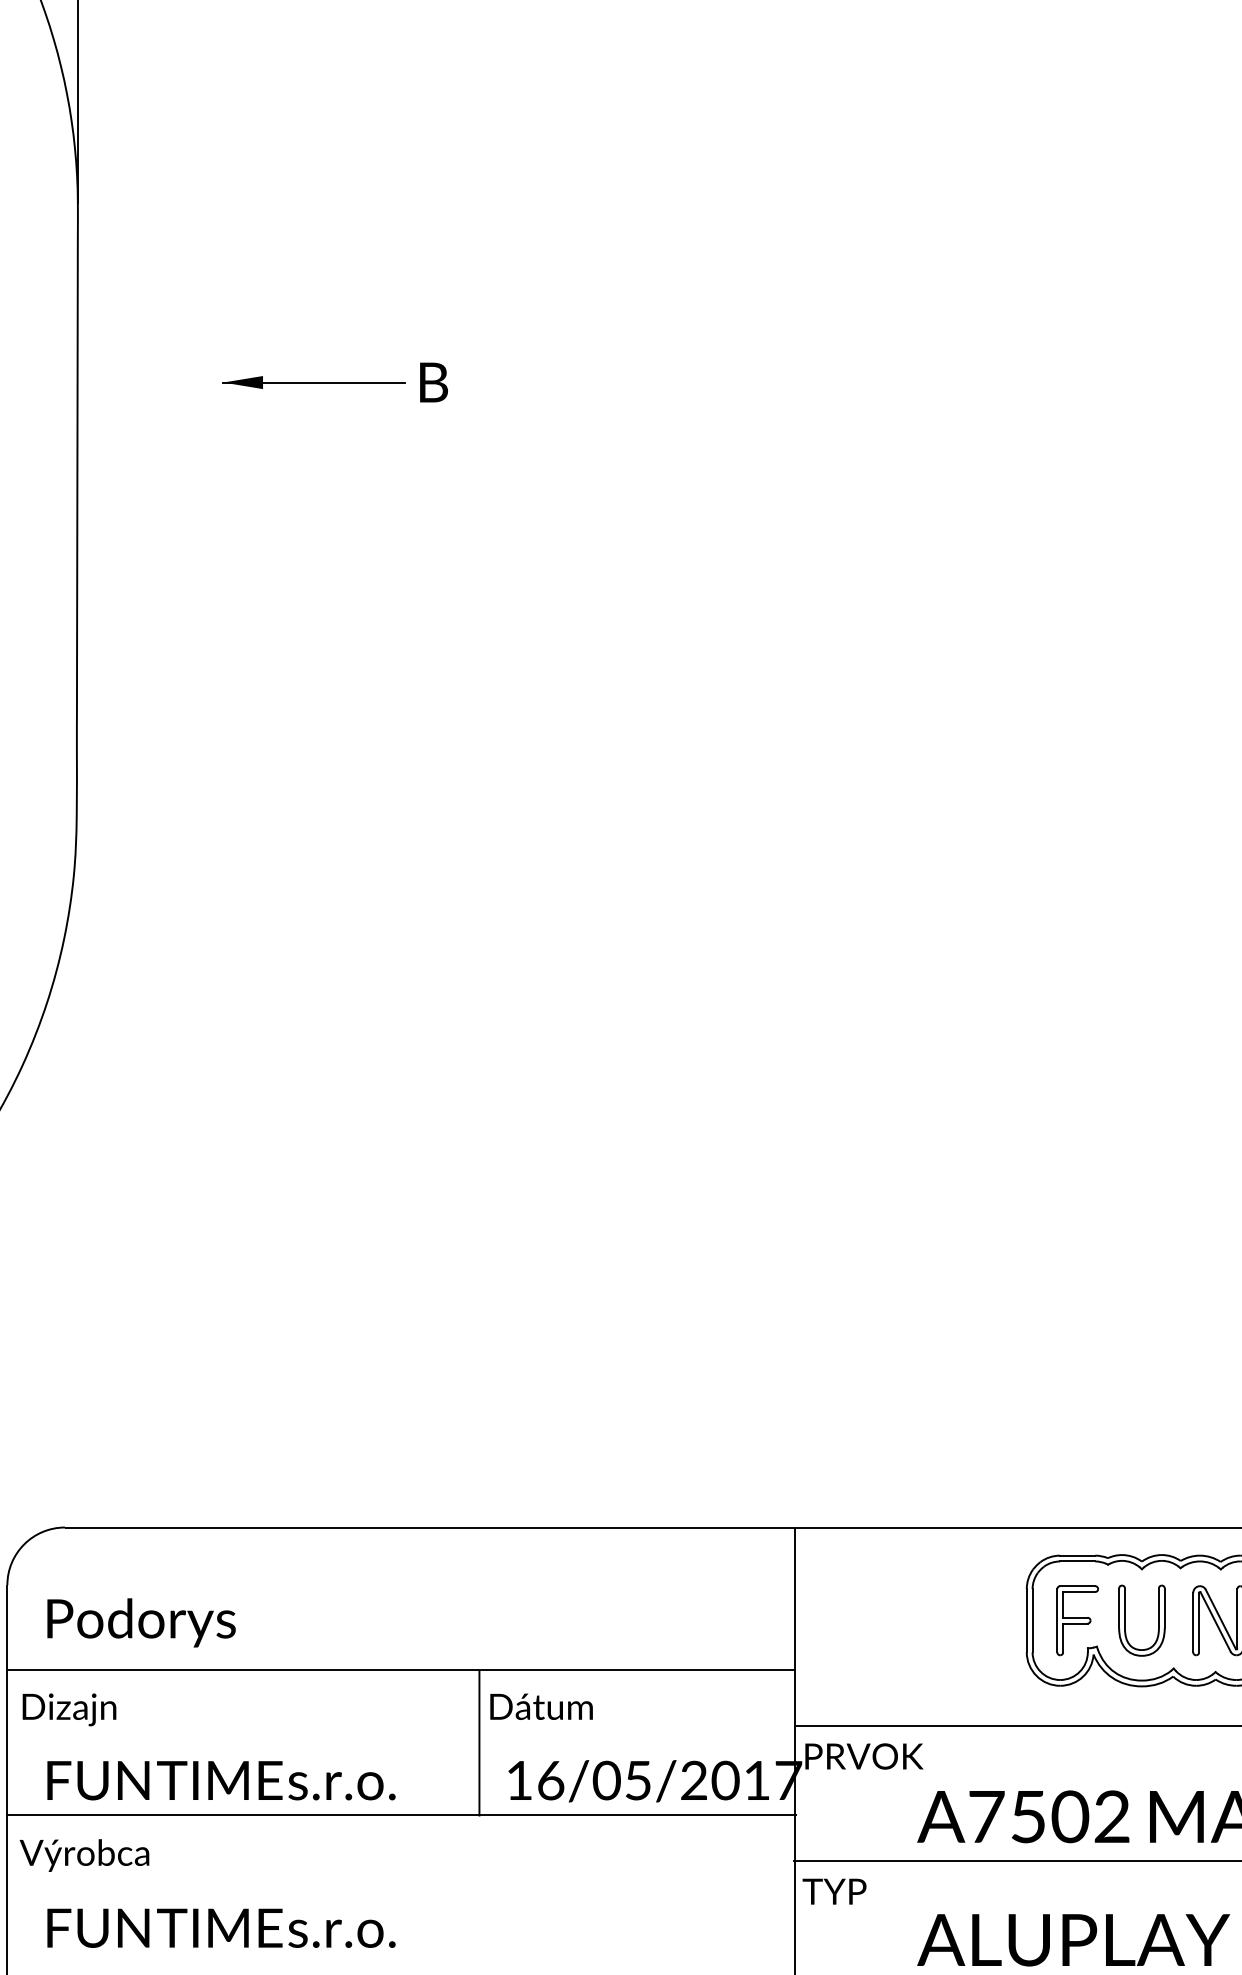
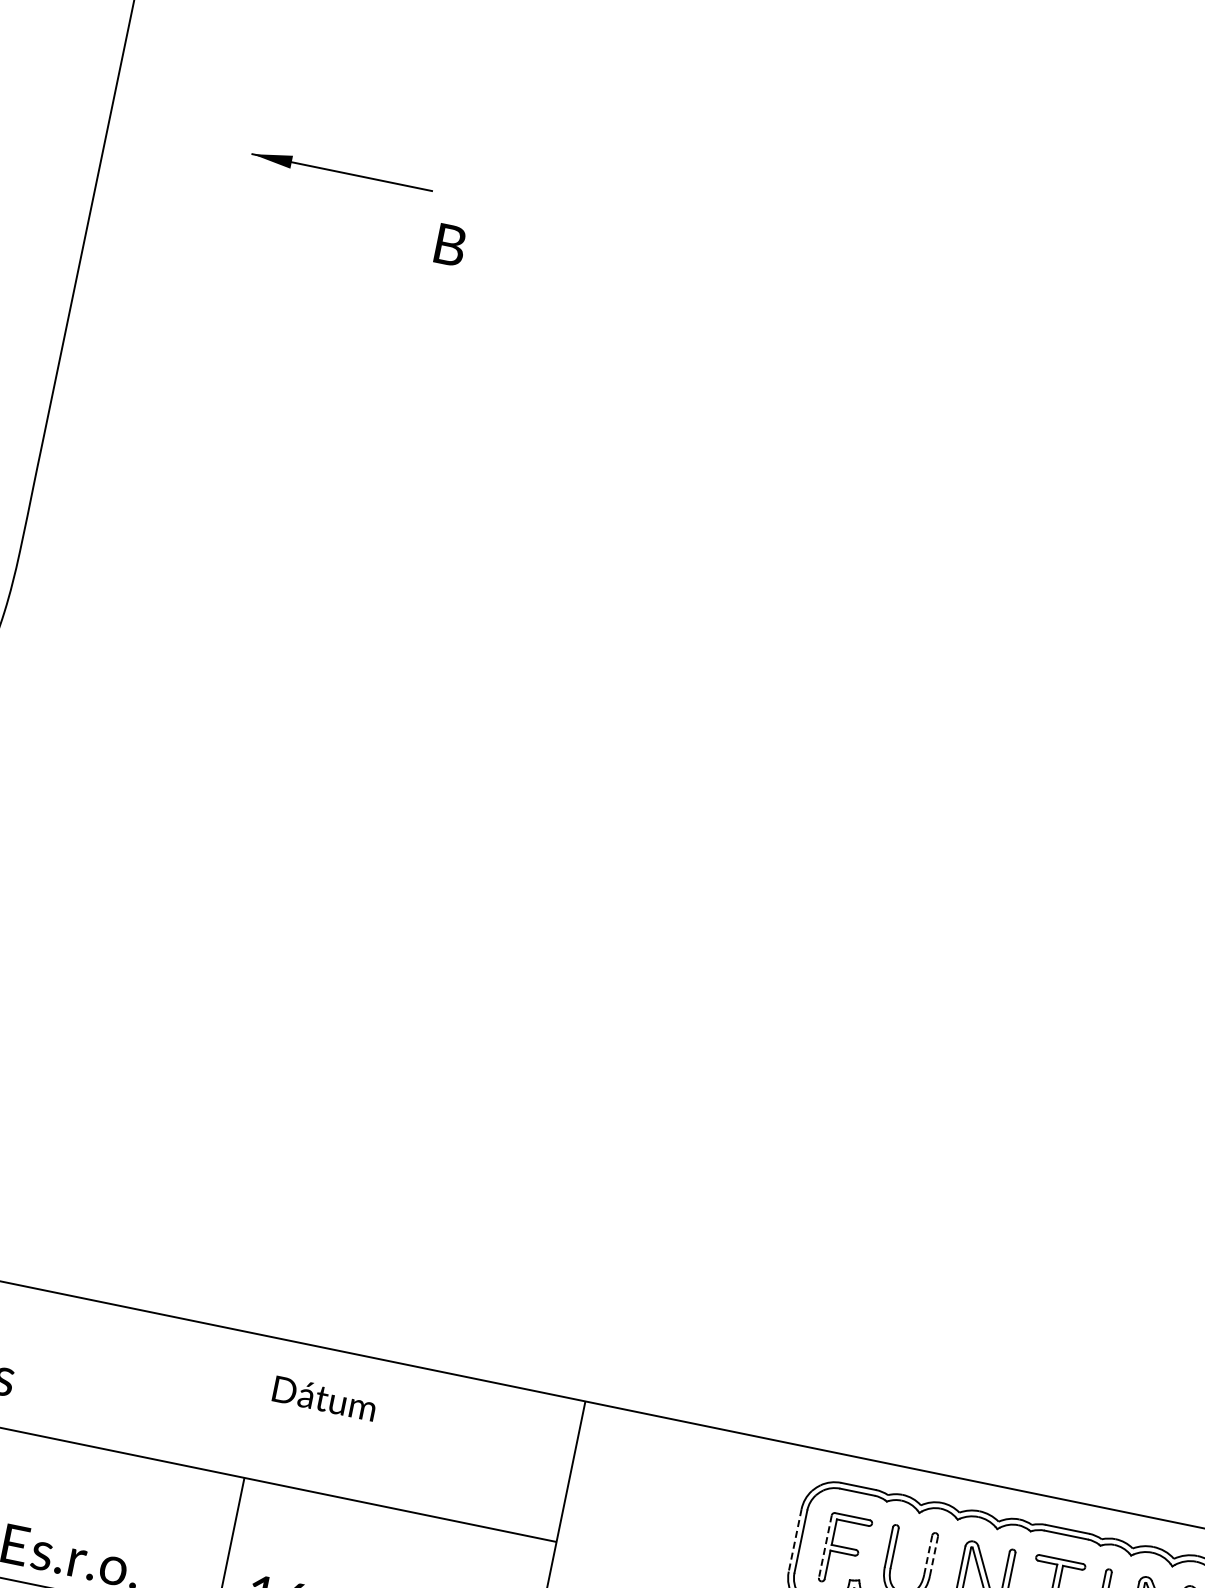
text: (433, 382) -> (450, 245), moved
line: (1158, 1608) -> (927, 1555), solid -> dashed
line: (1164, 1608) -> (933, 1556), solid -> dashed
line: (1026, 1620) -> (794, 1540), solid -> dashed
line: (1057, 1620) -> (825, 1546), solid -> dashed
text: (541, 1706) -> (324, 1398), moved

